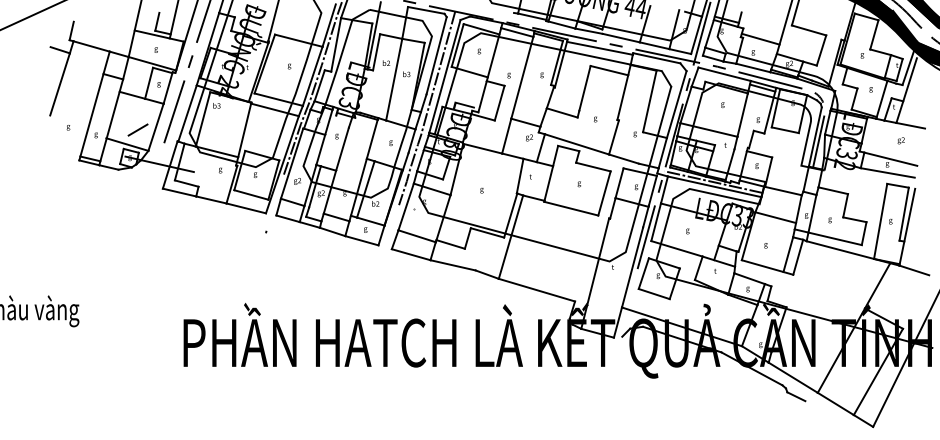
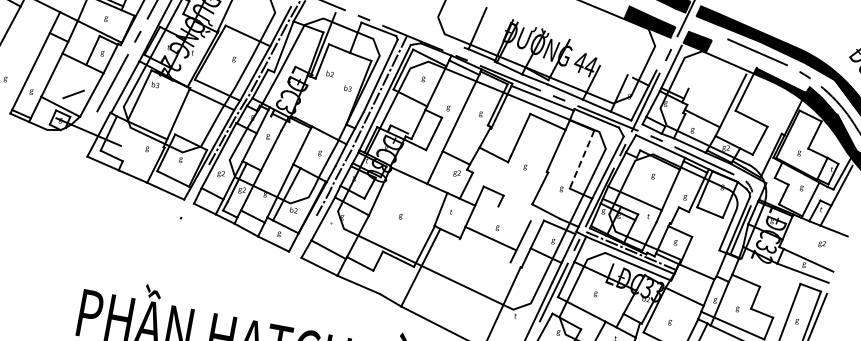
line: (394, 79) -> (335, 91), removed
line: (649, 101) -> (581, 159), solid -> dashed
line: (576, 144) -> (502, 188), removed
line: (593, 166) -> (514, 213), removed
line: (571, 208) -> (490, 238), moved

